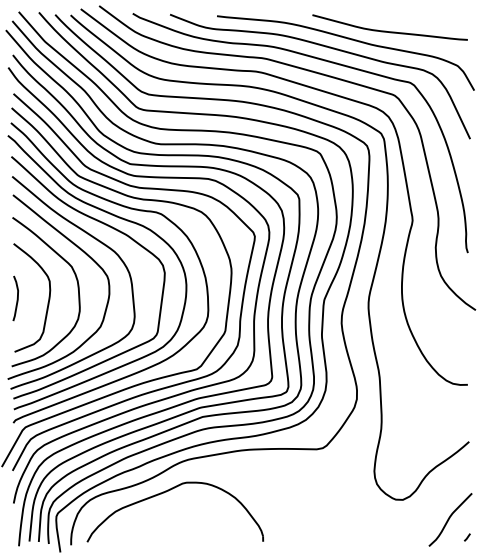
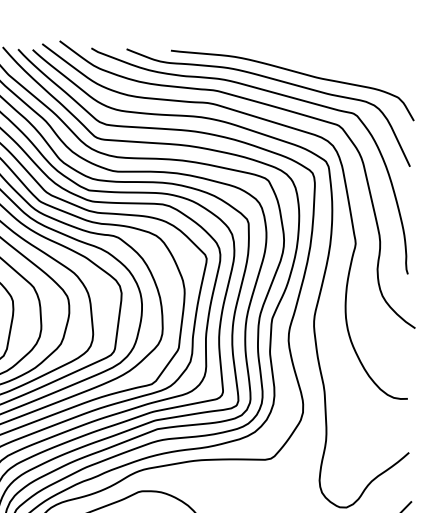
curve: (389, 31) -> (333, 65), removed

